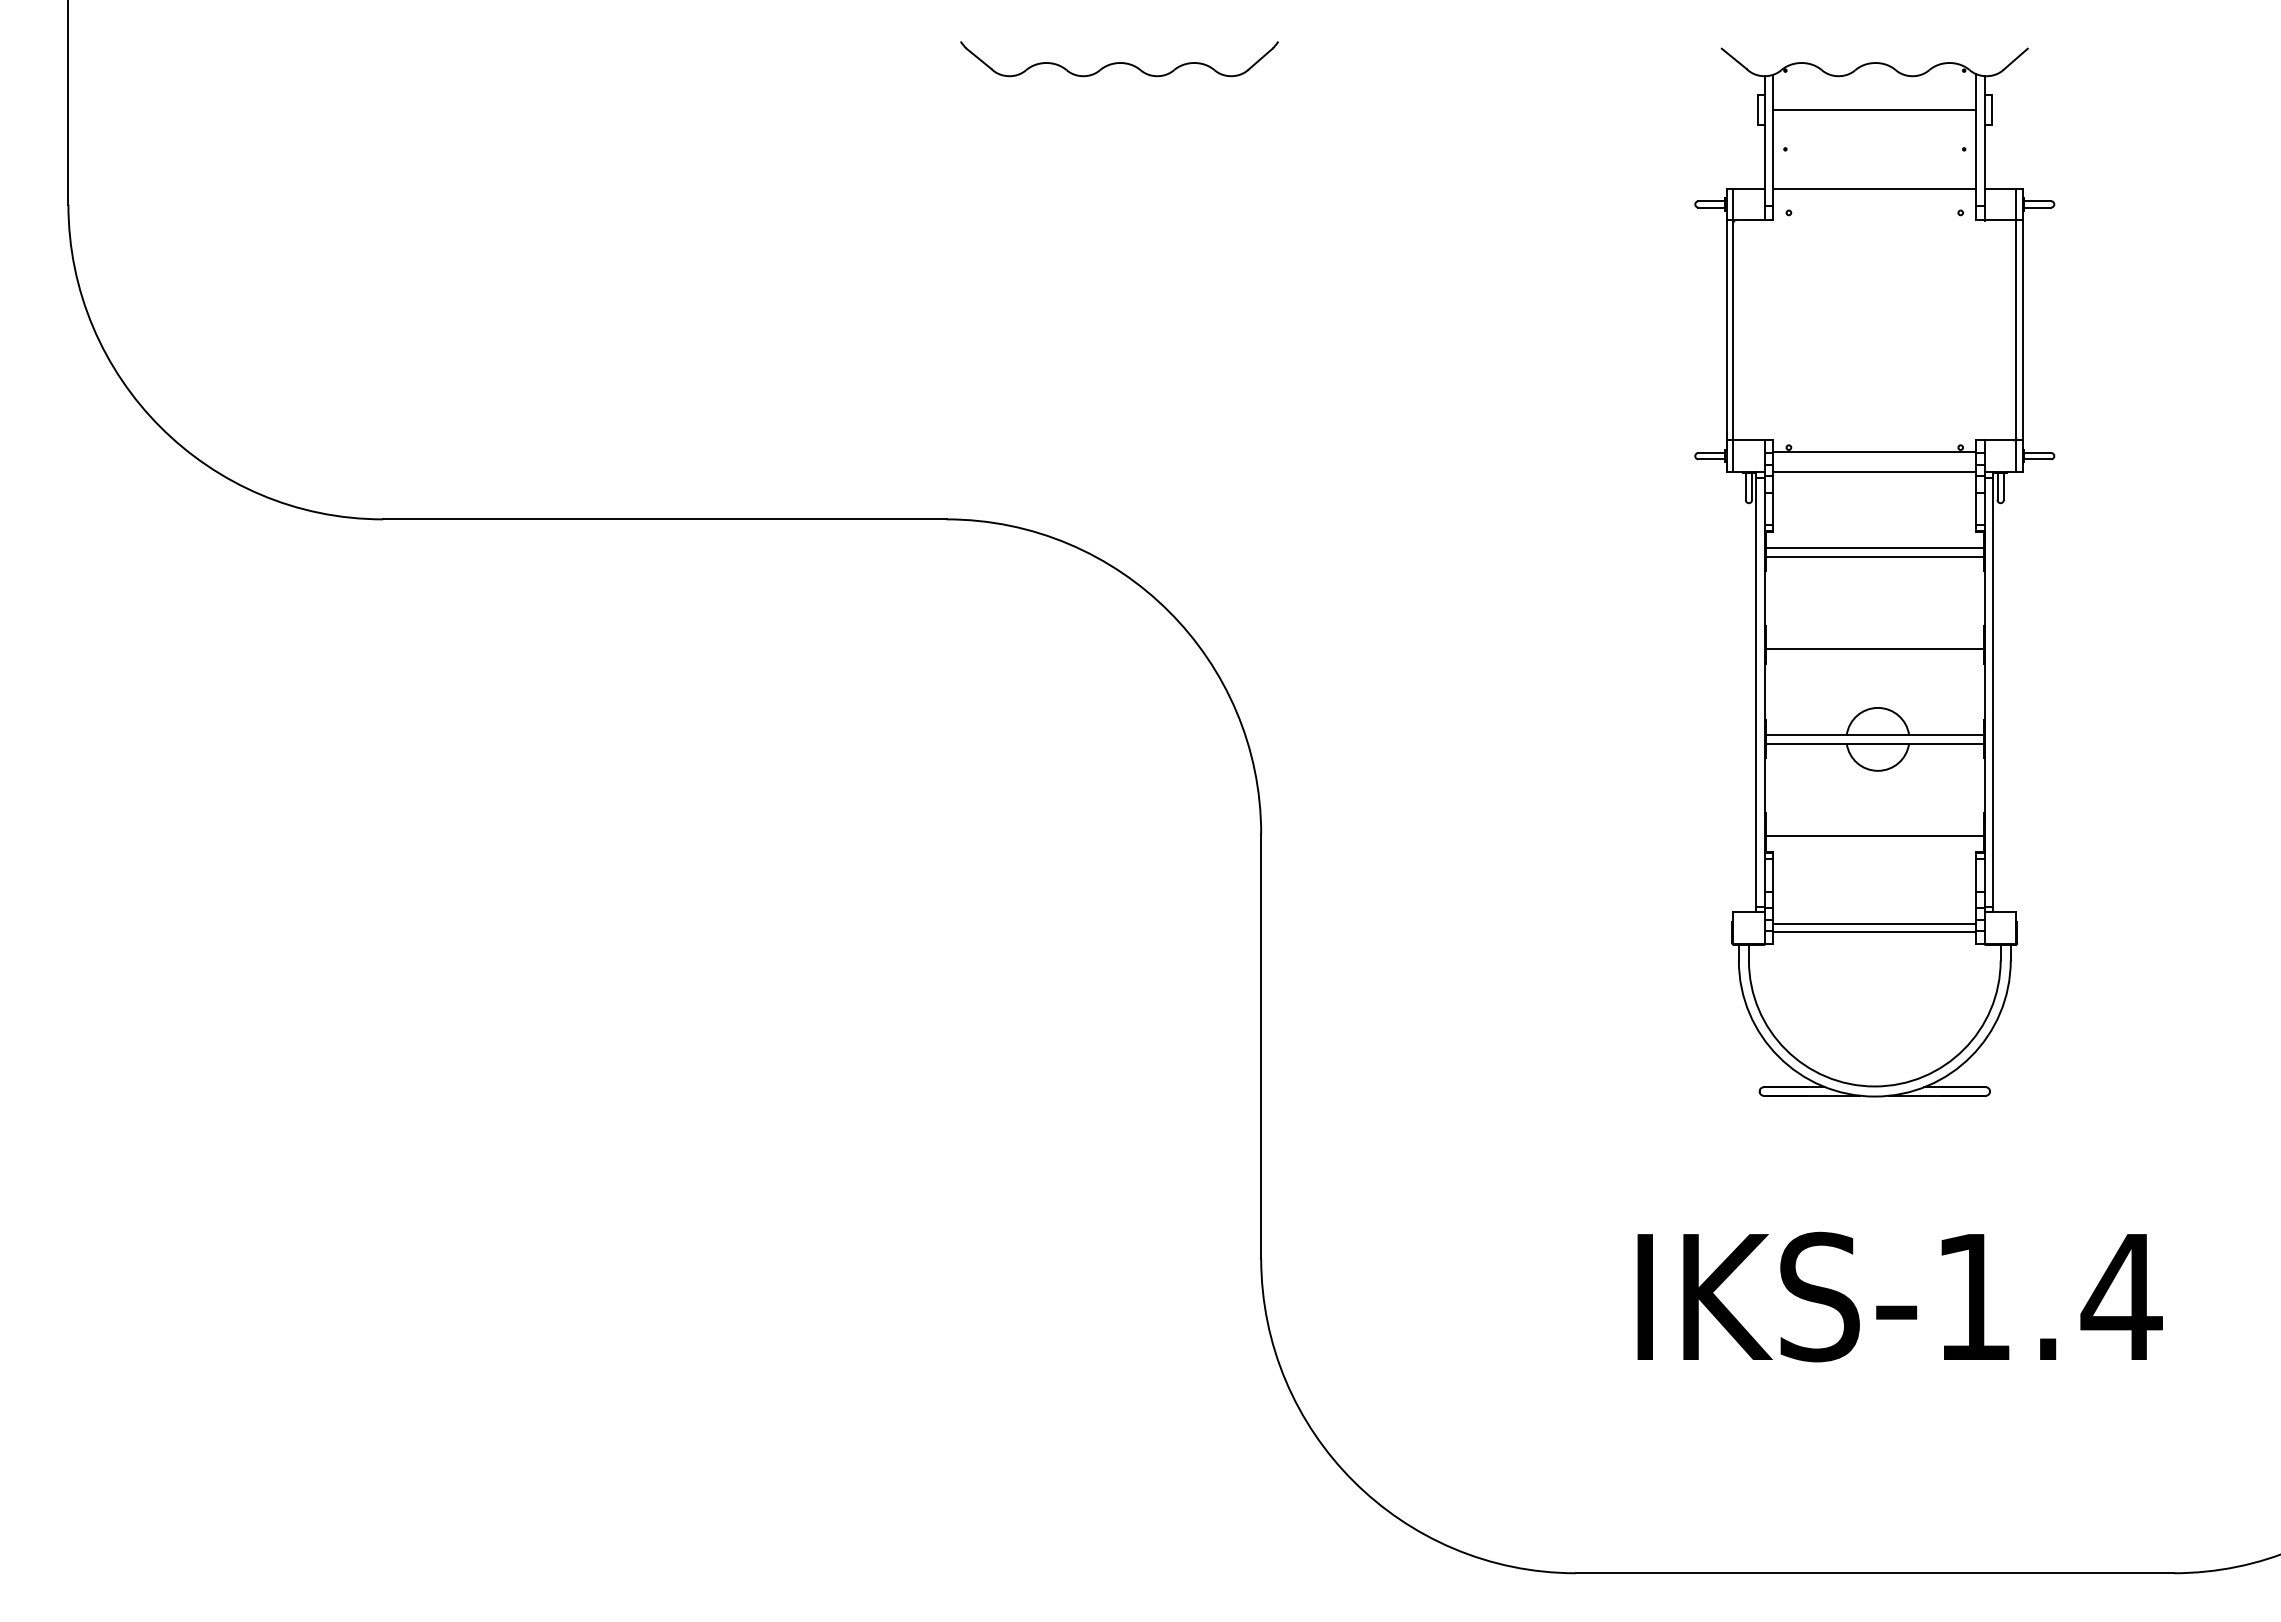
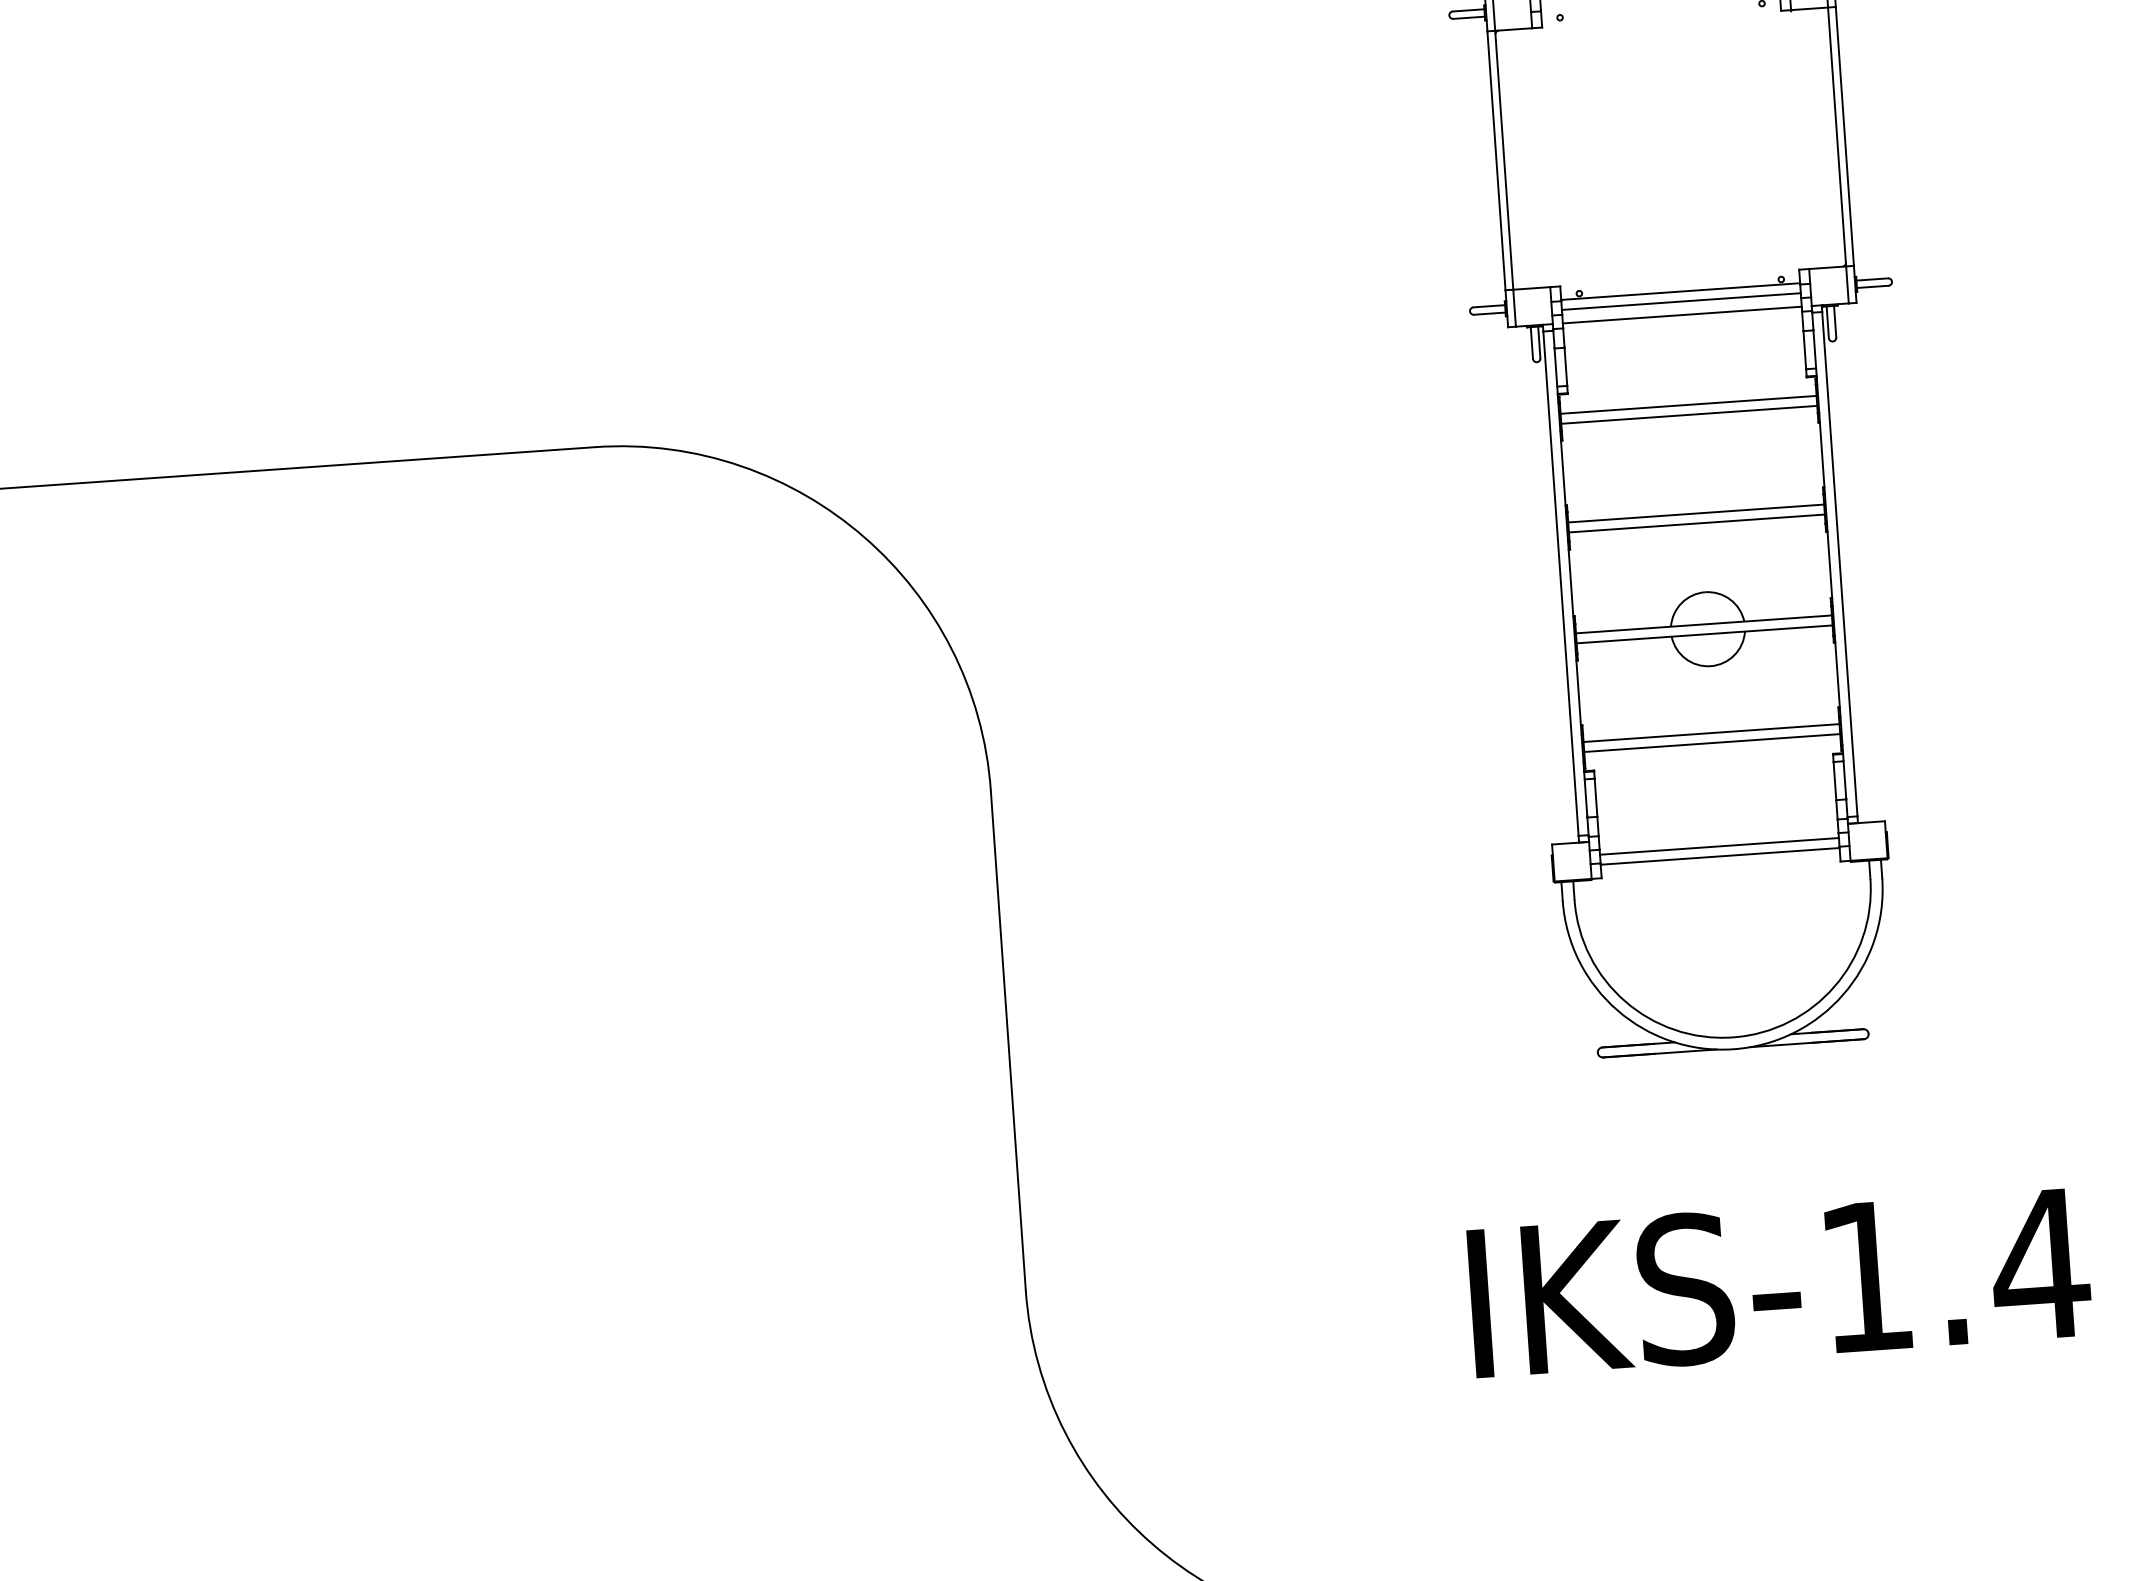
line: (1874, 460) -> (1681, 301), added
line: (1874, 640) -> (1695, 513), added
line: (1874, 827) -> (1711, 733), added

